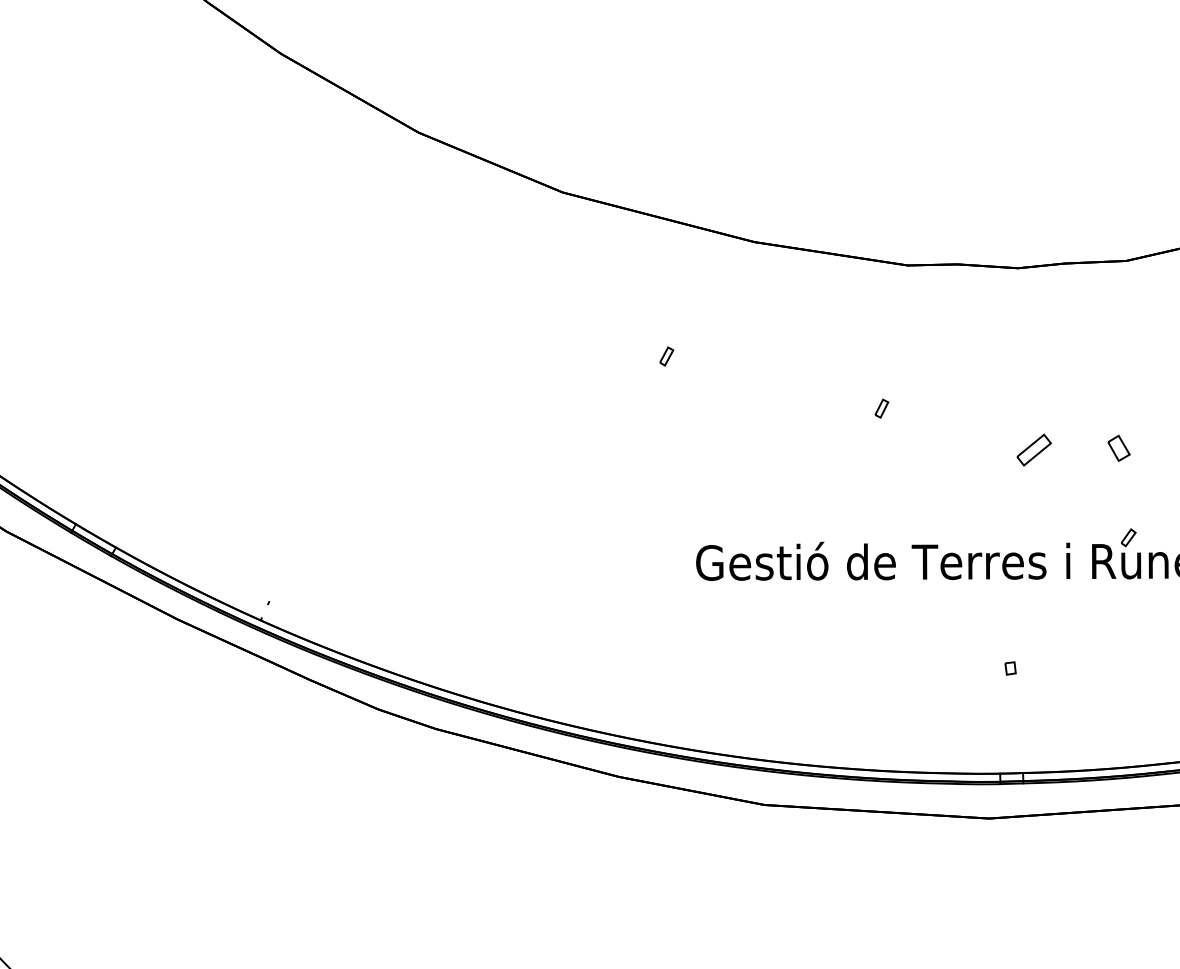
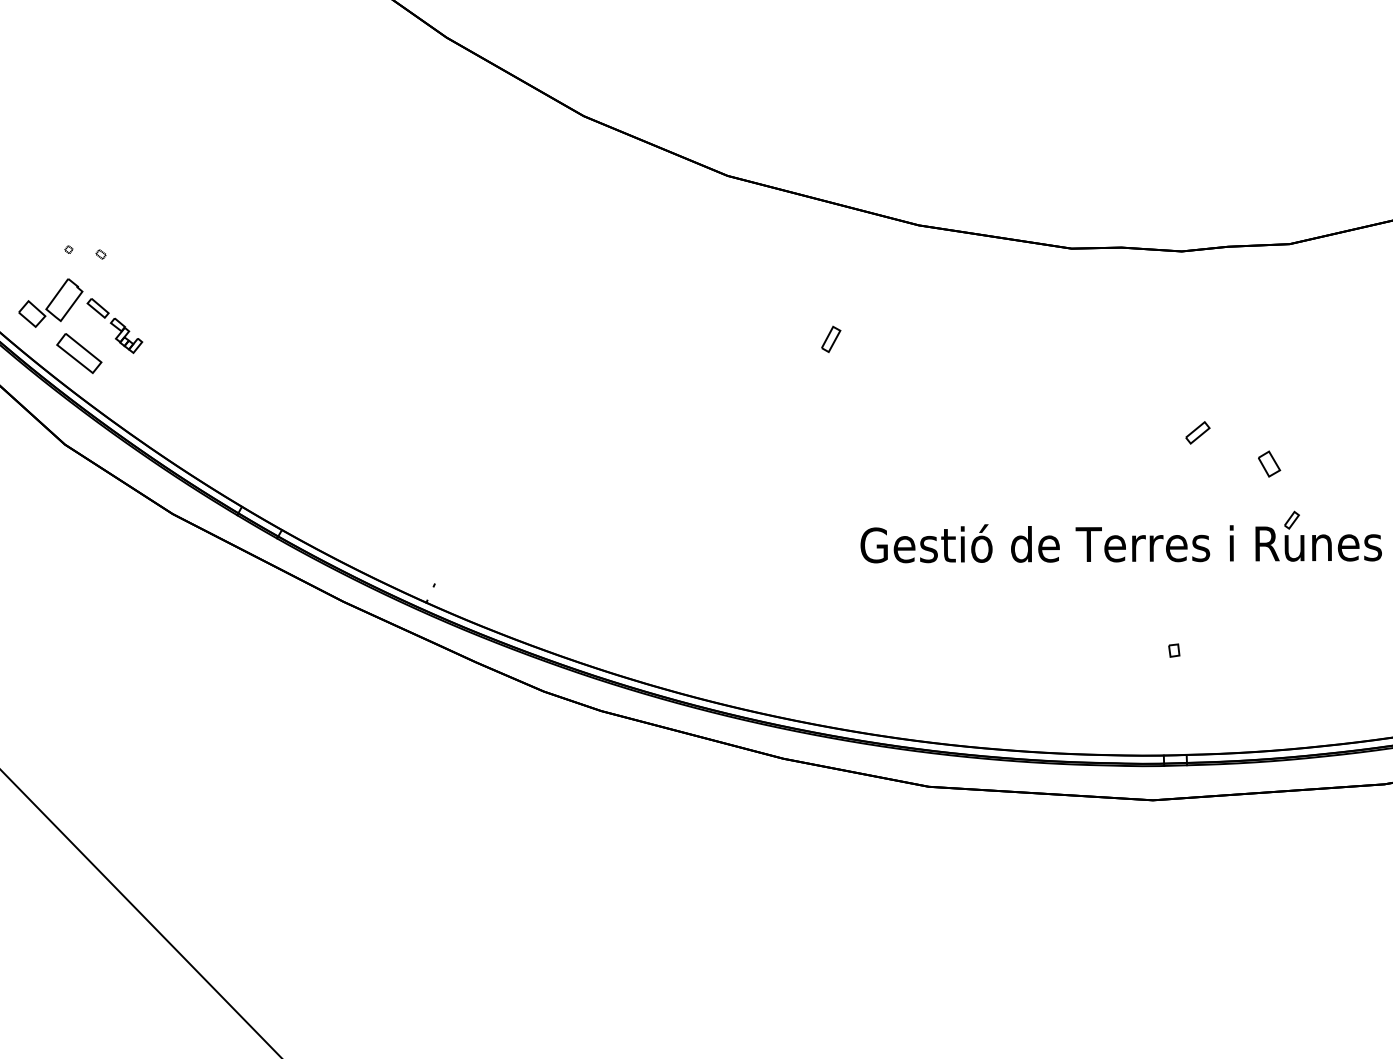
part: (666, 356) -> (831, 339), size x1.4
part: (881, 408) -> (1045, 391), removed
part: (1119, 447) -> (1269, 463), moved
part: (1033, 449) -> (1197, 432), size x0.7

